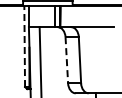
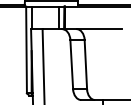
line: (24, 46) -> (26, 49), dashed -> solid
line: (66, 60) -> (71, 64), dashed -> solid

